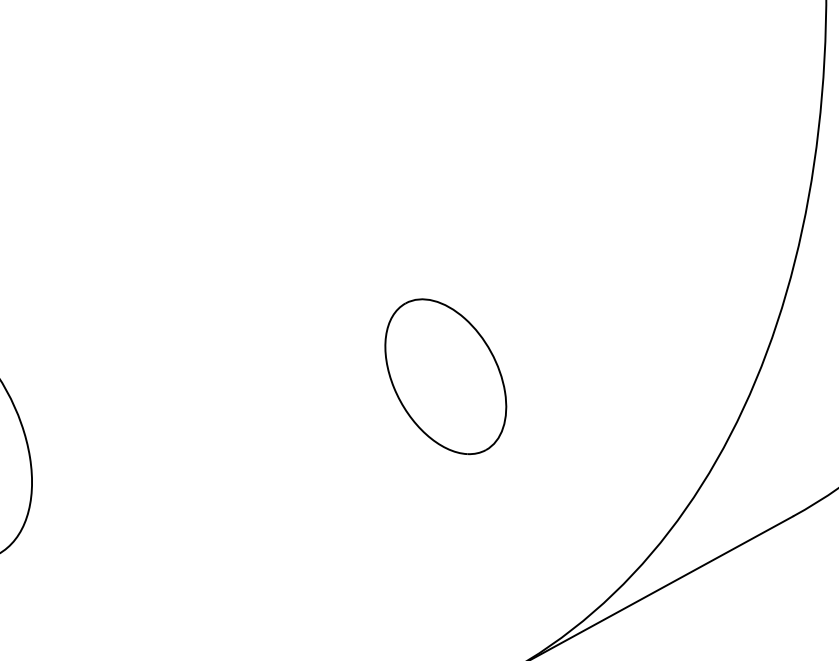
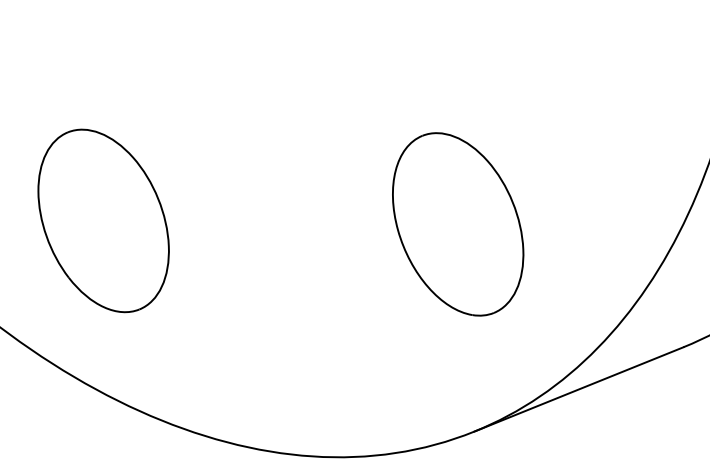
part: (446, 376) -> (458, 224), size x1.67

